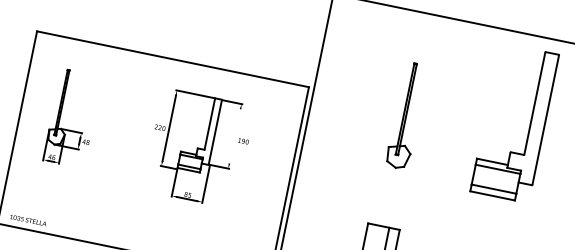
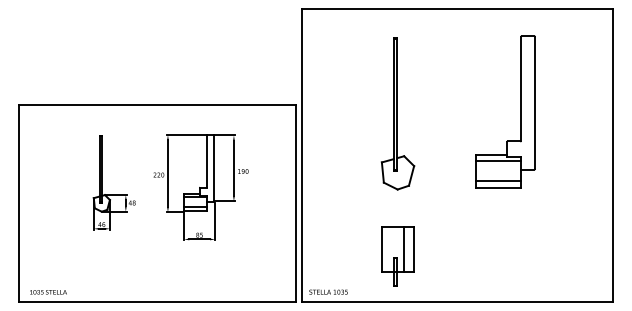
part: (406, 115) -> (397, 113), size x1.43
part: (61, 116) -> (102, 182), moved
part: (529, 125) -> (520, 111), moved
line: (234, 136) -> (233, 168), added

